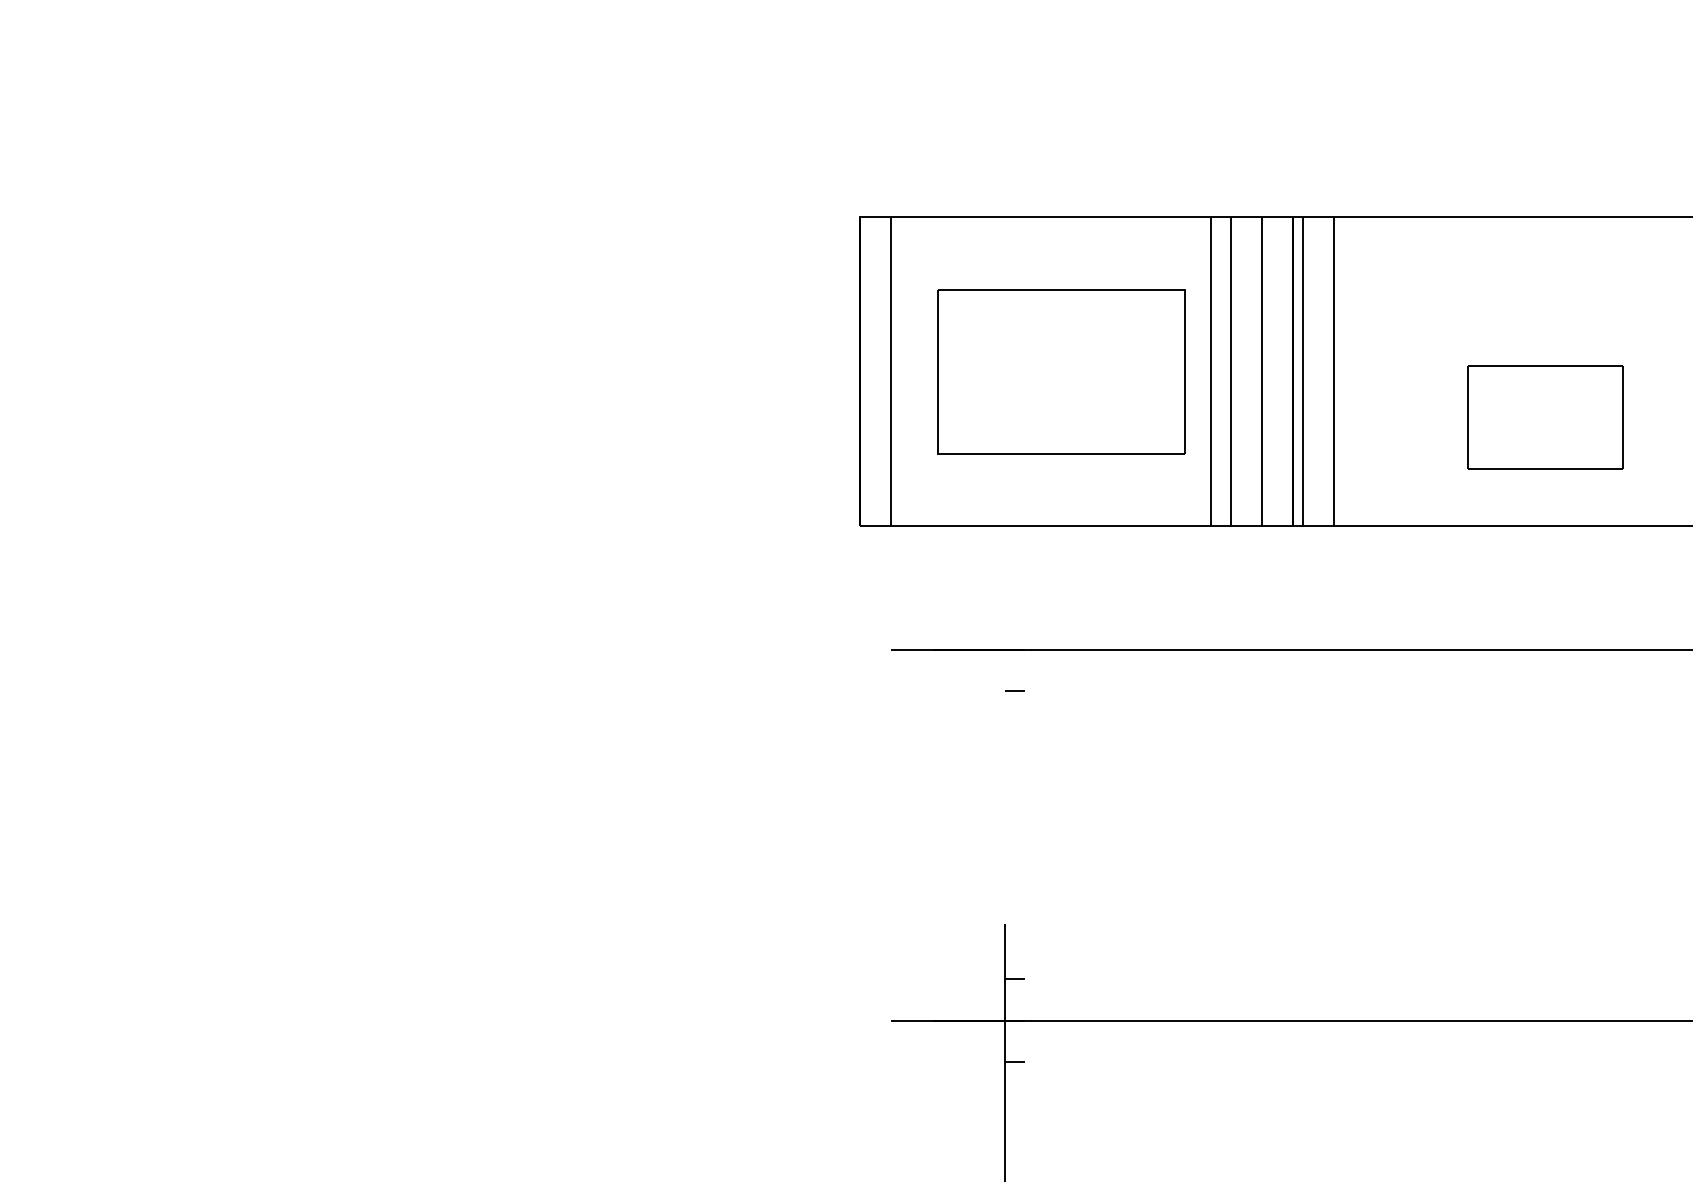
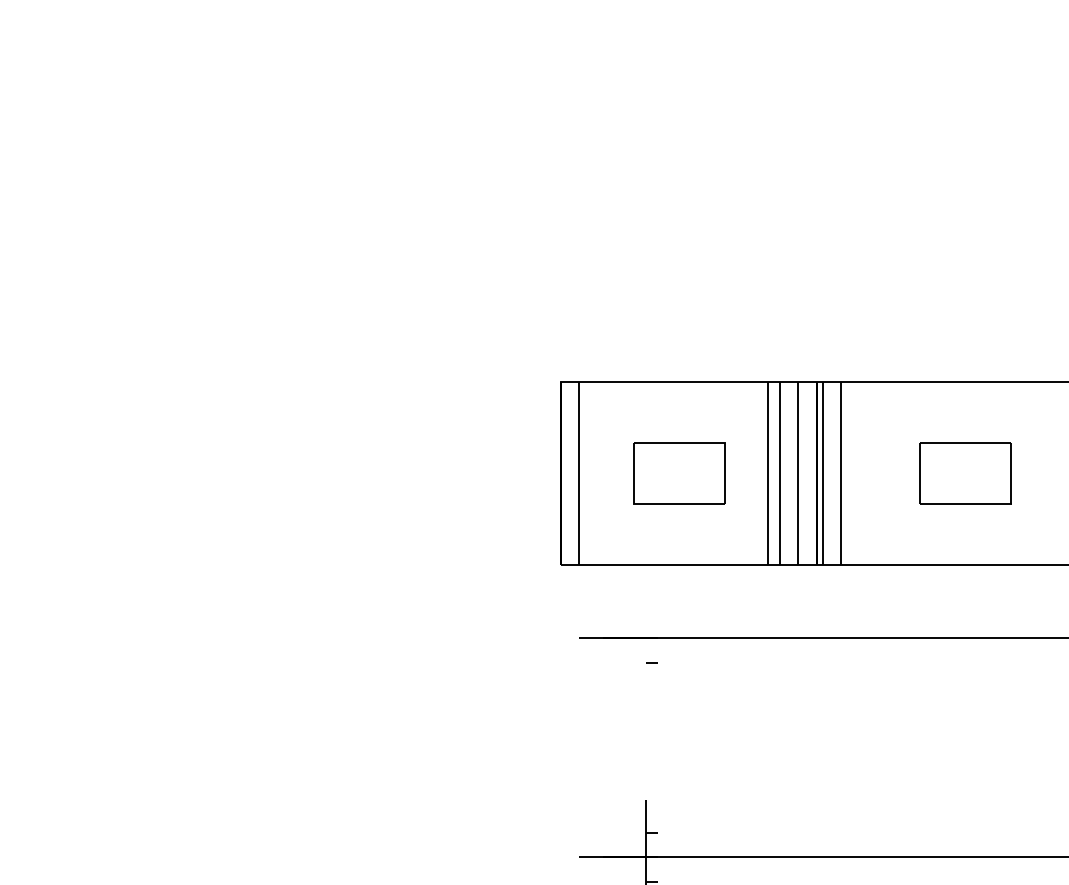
part: (1061, 371) -> (679, 473), size x0.62
part: (1545, 416) -> (965, 473), moved

